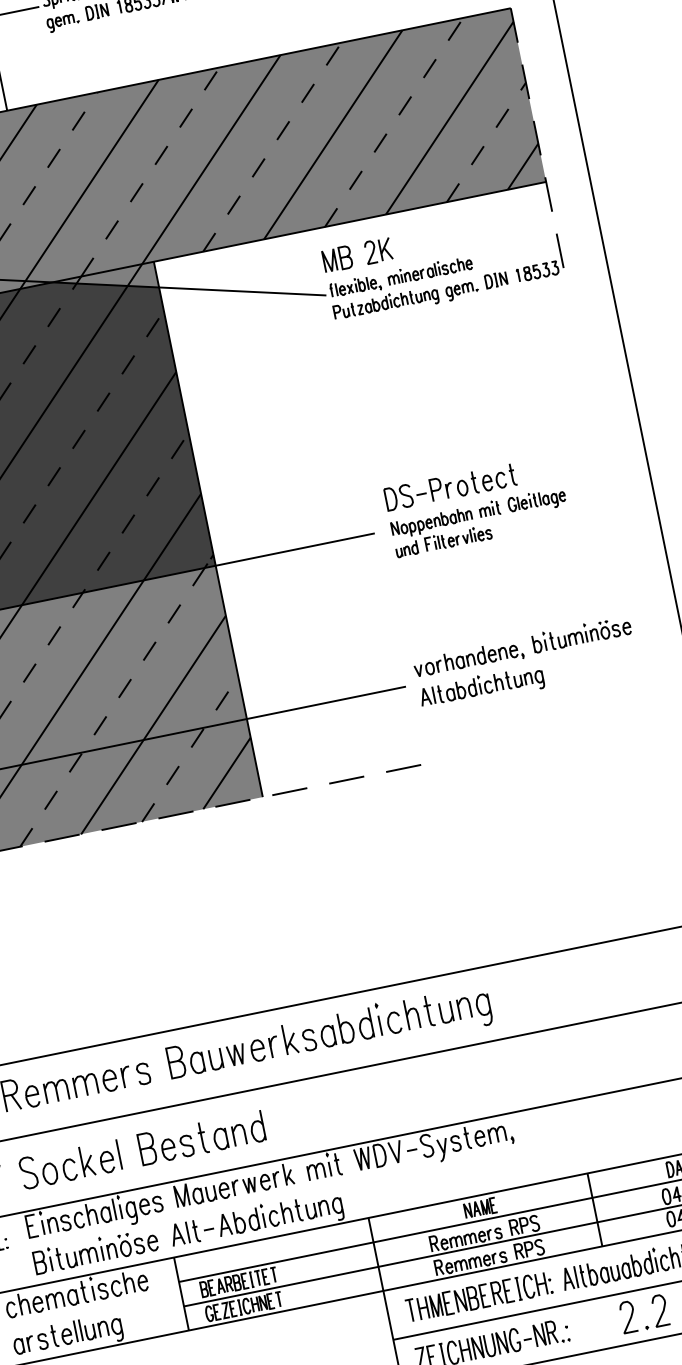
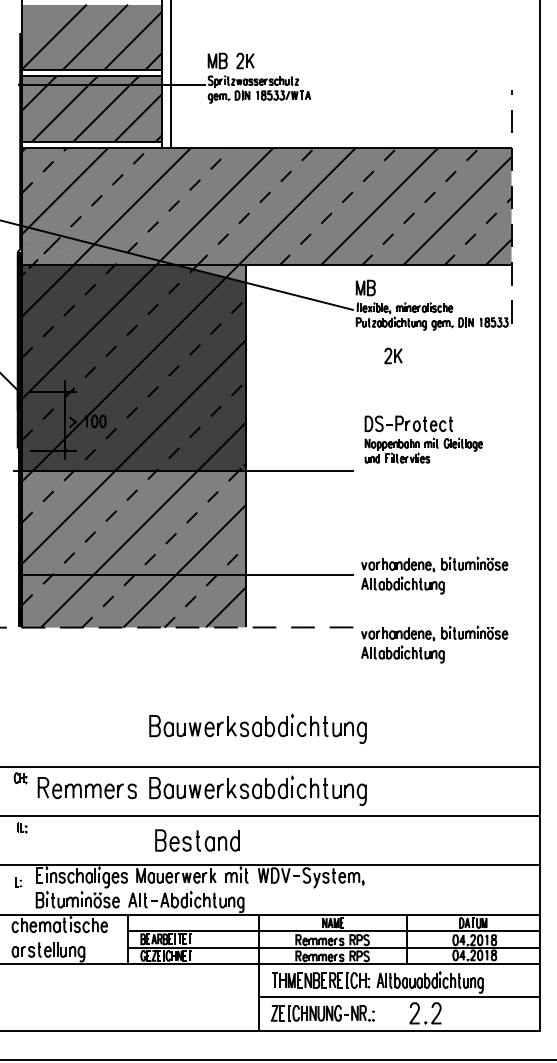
part: (378, 250) -> (393, 355), moved
part: (476, 505) -> (423, 439), moved
part: (546, 765) -> (434, 644), added
part: (309, 943) -> (257, 728), added
part: (201, 1137) -> (197, 840), moved
part: (69, 1164) -> (72, 840), removed

